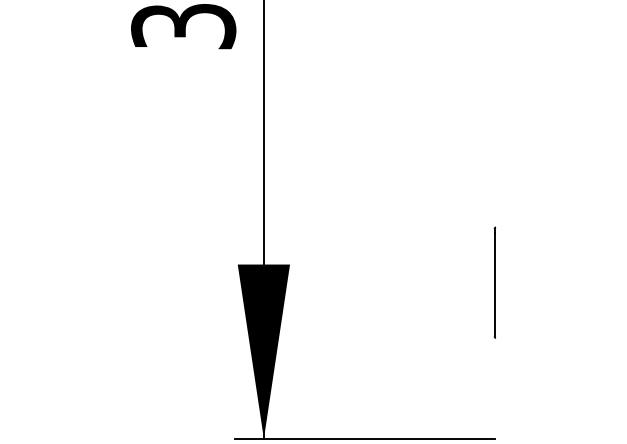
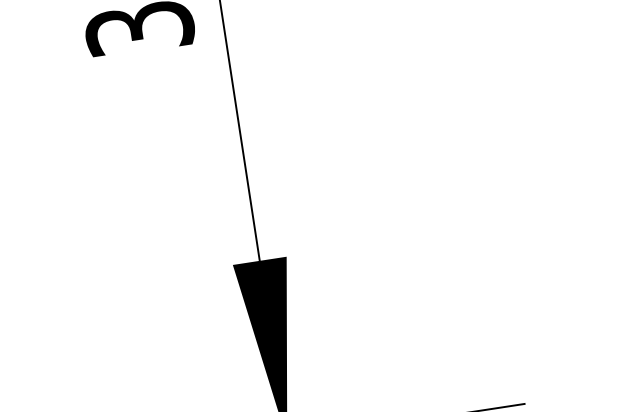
part: (494, 282) -> (499, 243), removed

